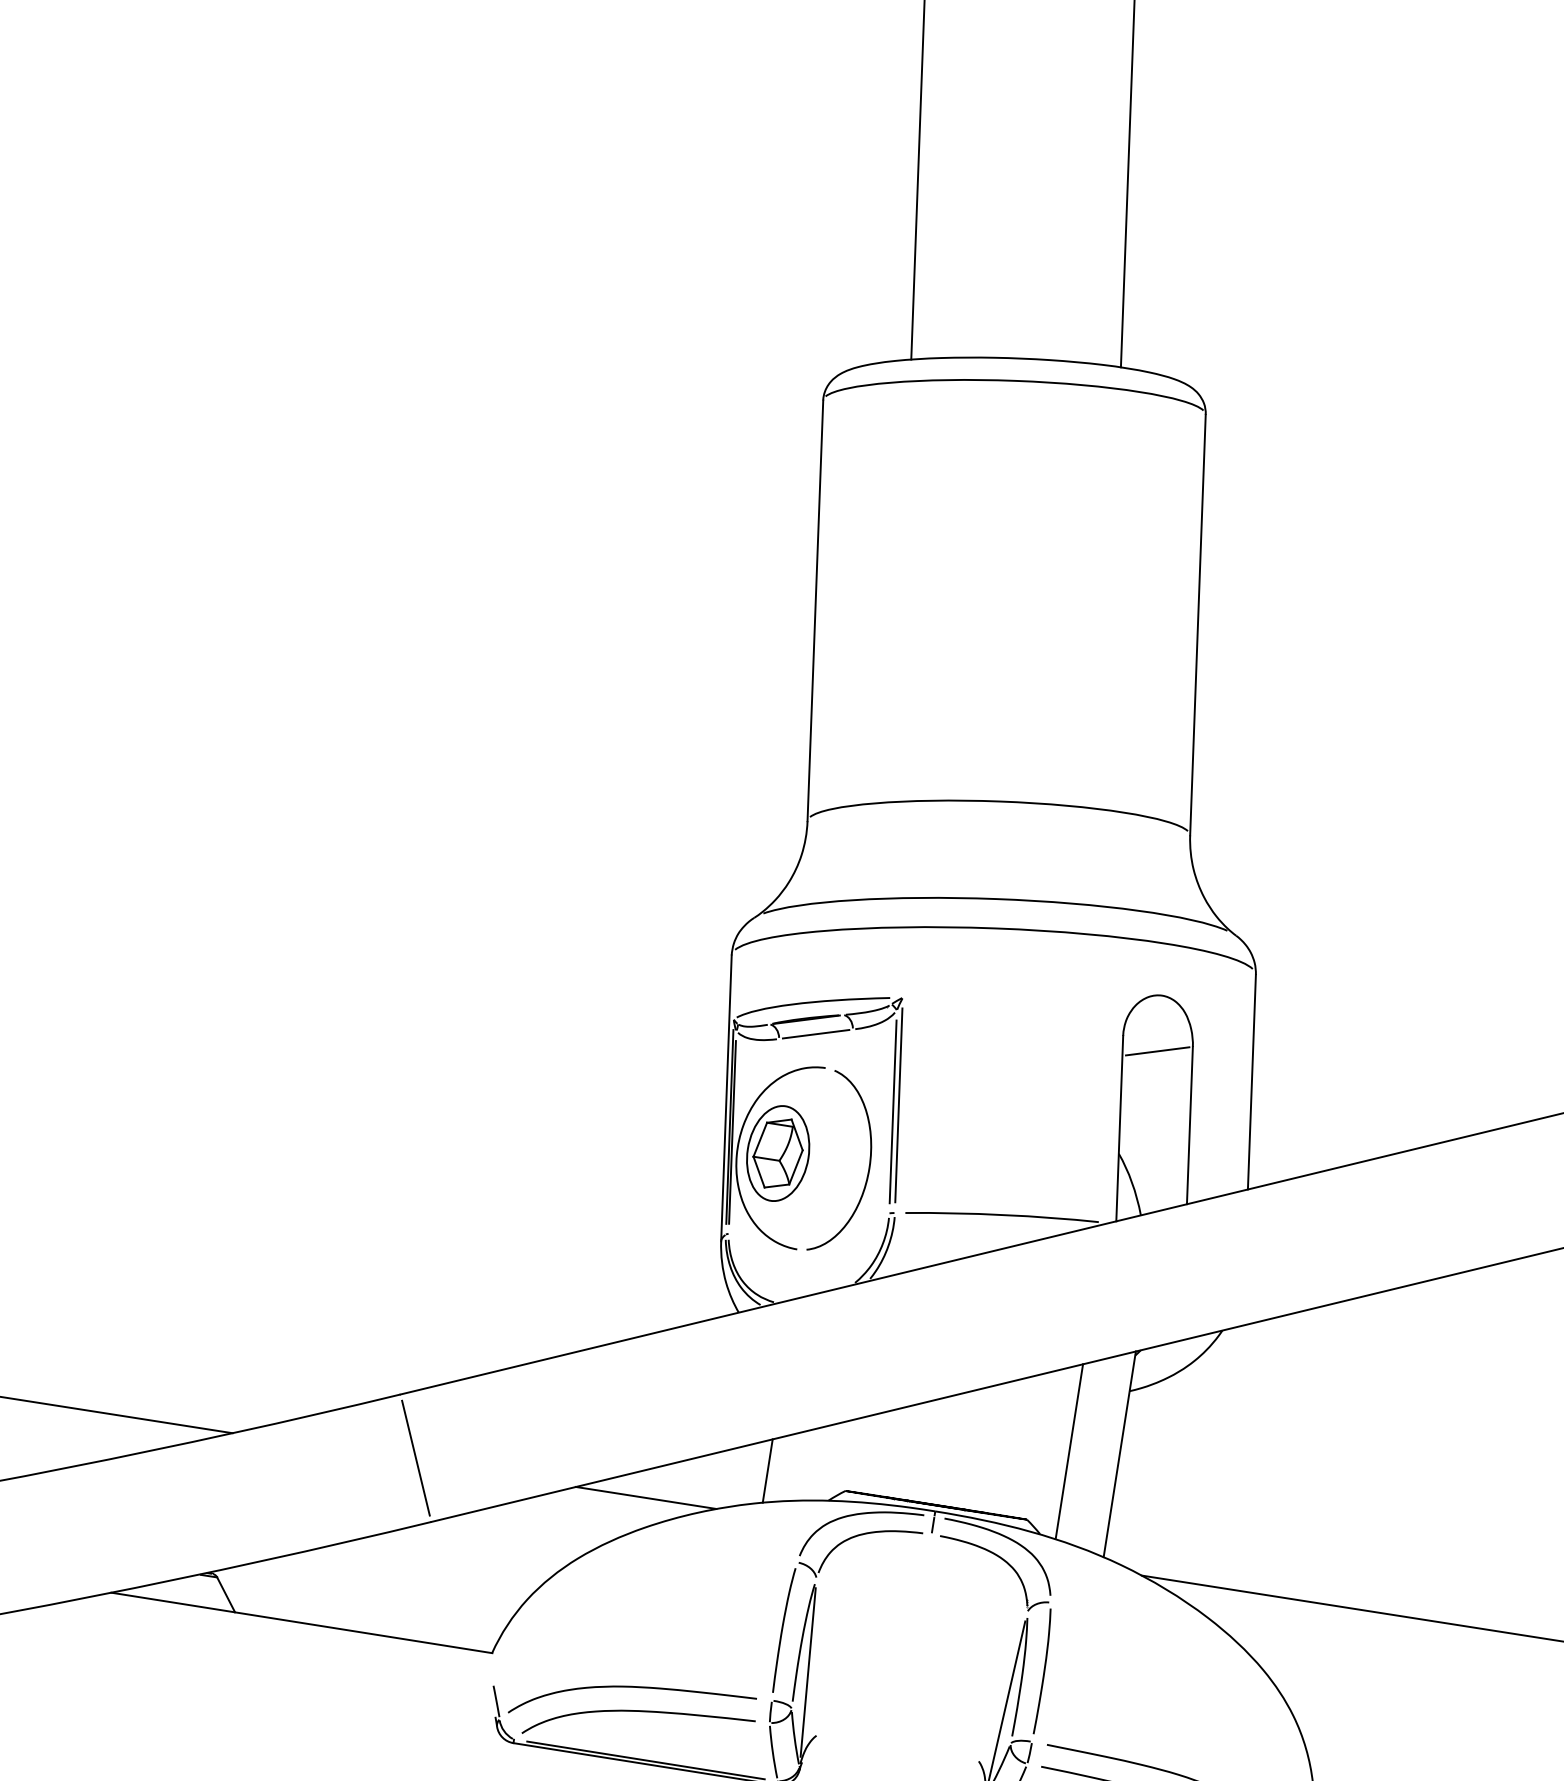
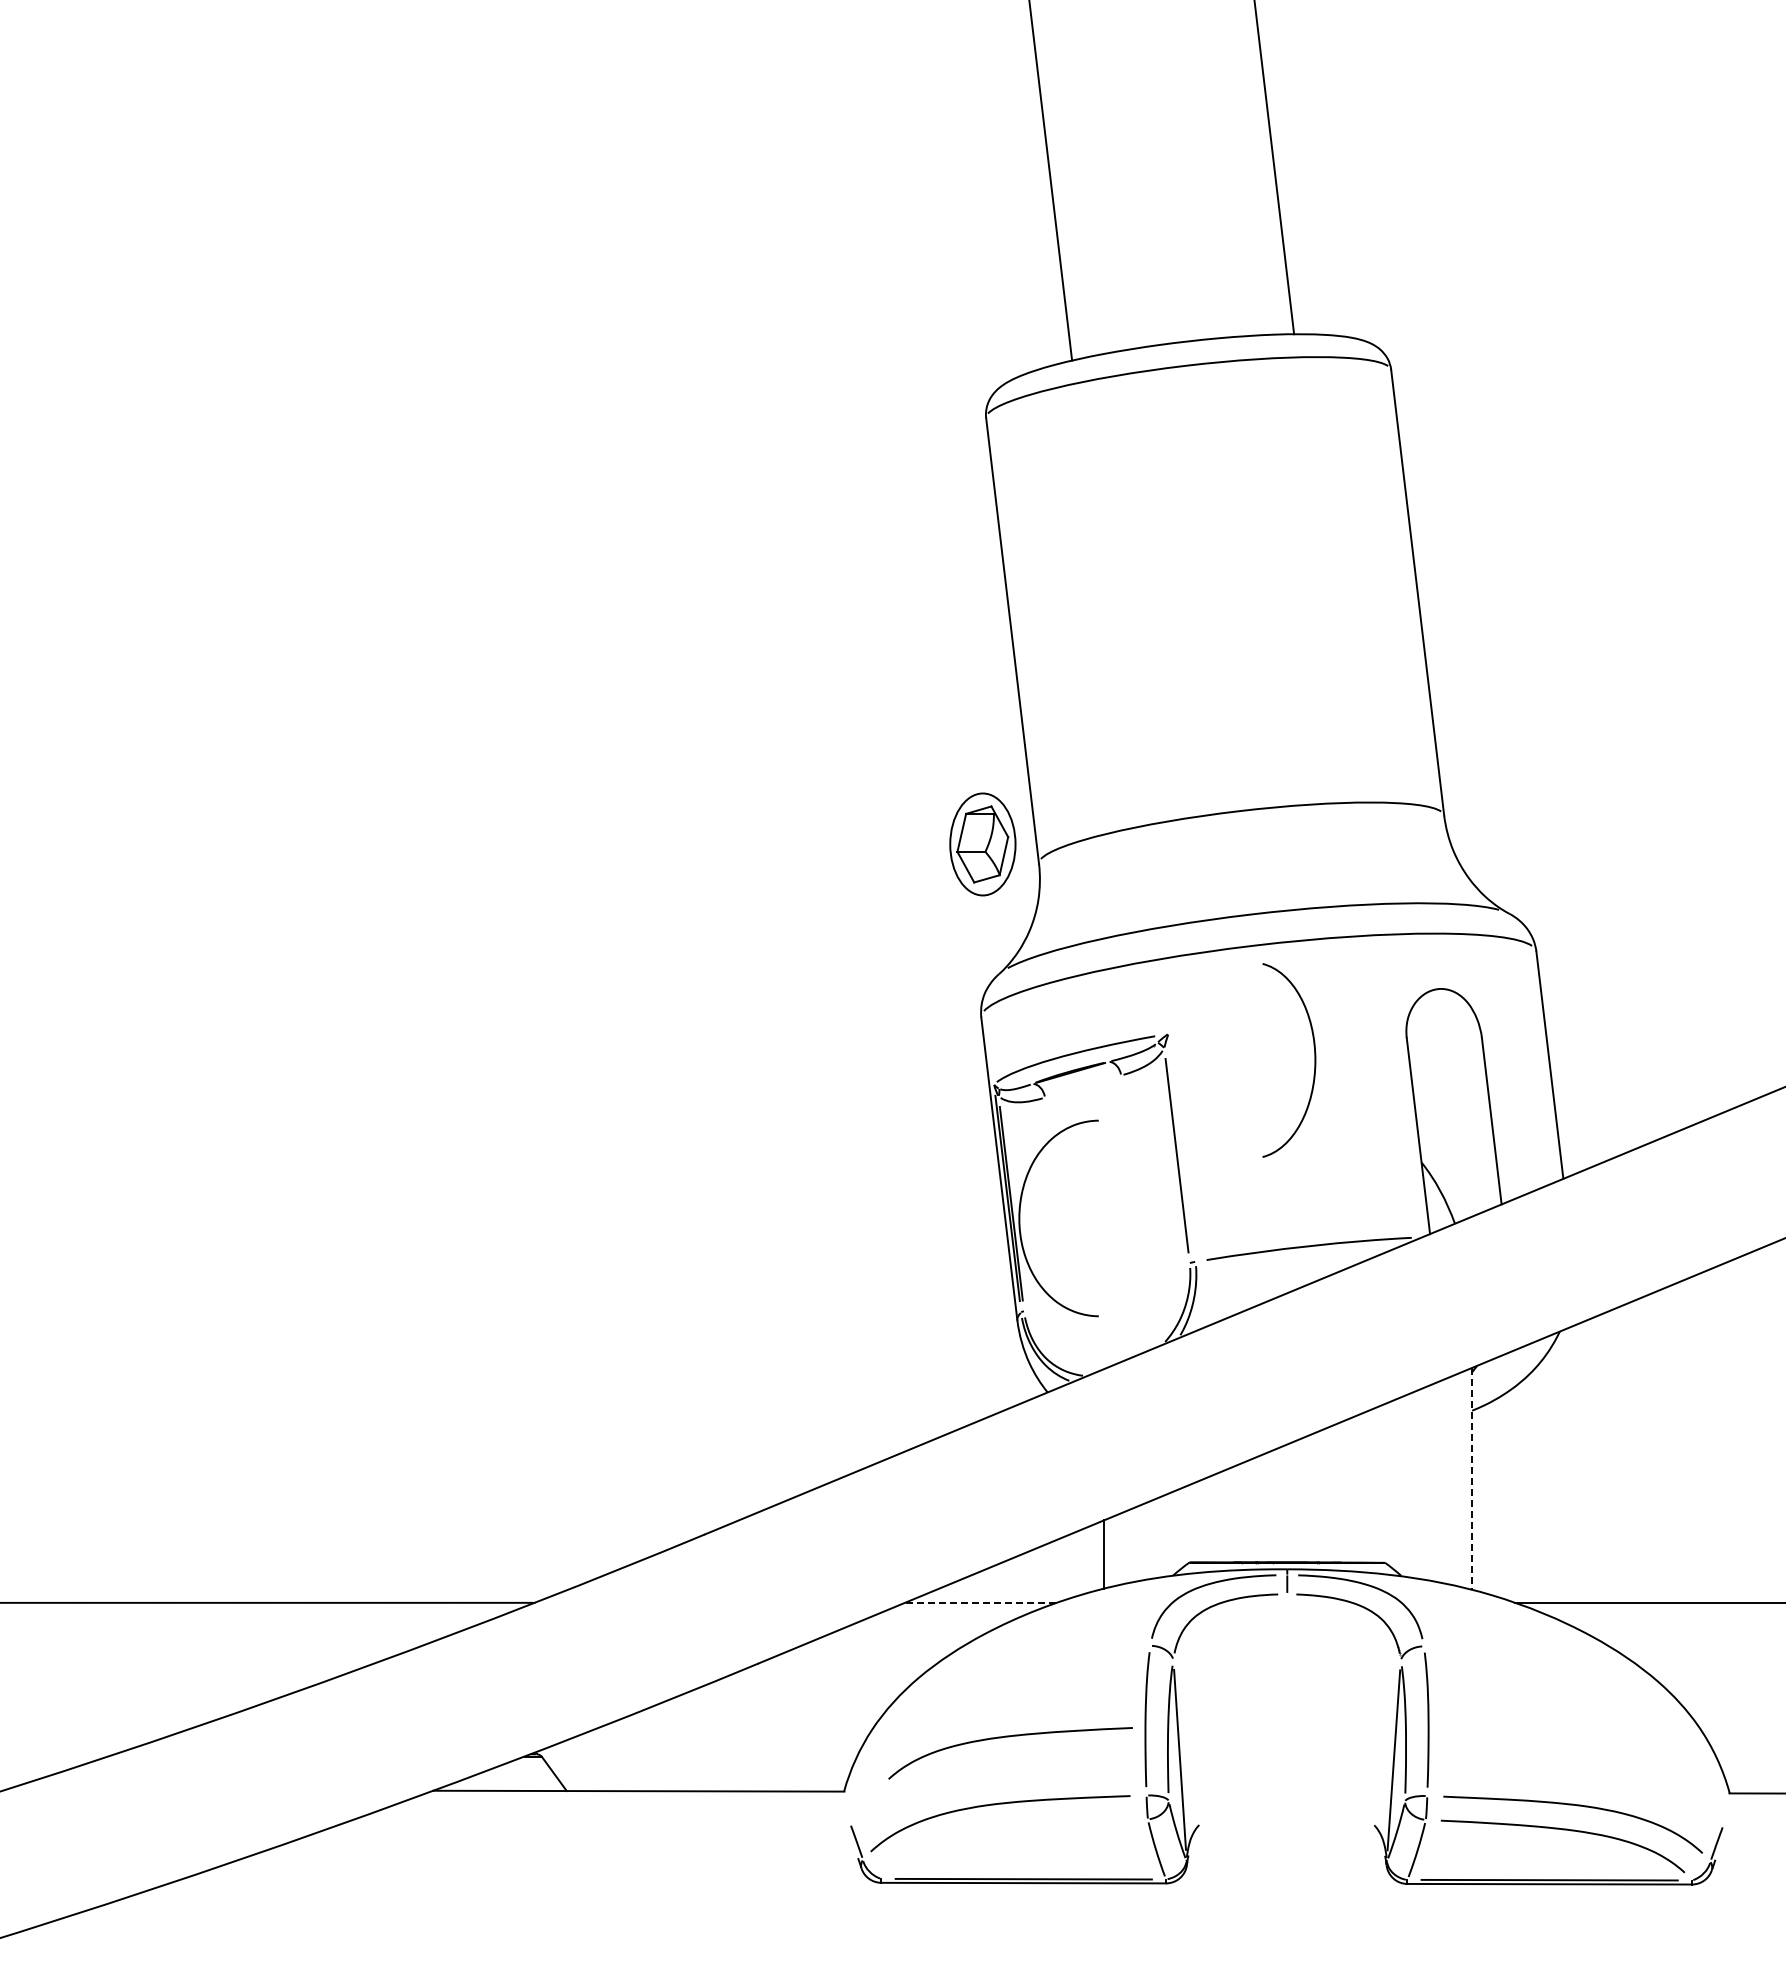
line: (815, 1034) -> (1082, 1086), removed
line: (1157, 1050) -> (1445, 1047), removed
line: (898, 1104) -> (1181, 1147), removed
part: (777, 1153) -> (982, 844), moved
curve: (868, 1167) -> (1314, 1060), moved
line: (1069, 1451) -> (1418, 1484), removed
line: (1120, 1454) -> (1472, 1478), solid -> dashed
line: (415, 1457) -> (731, 1598), removed
line: (646, 1497) -> (980, 1602), solid -> dashed
curve: (639, 1712) -> (1009, 1737), moved

